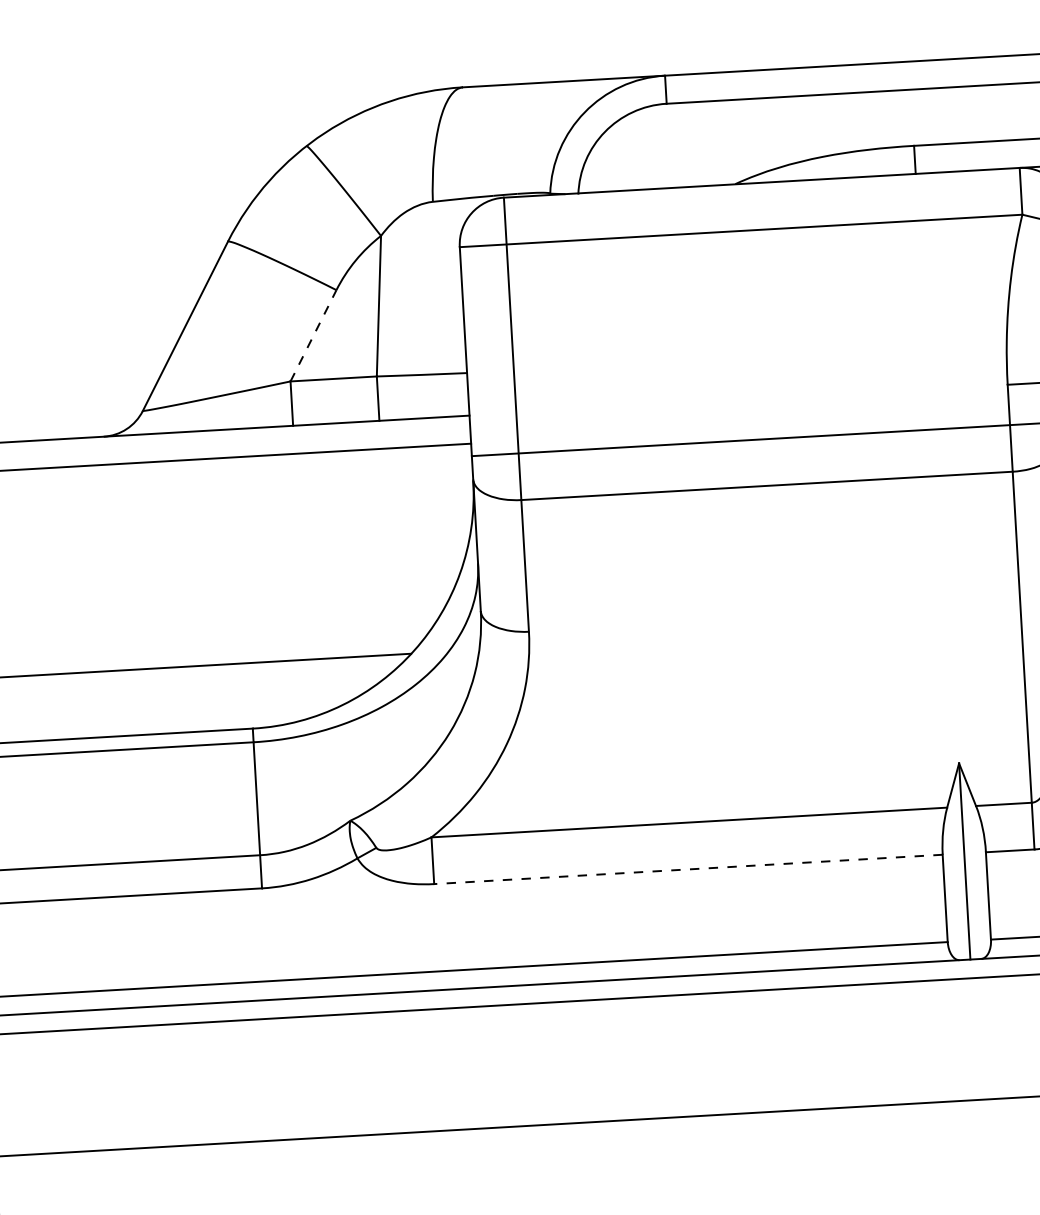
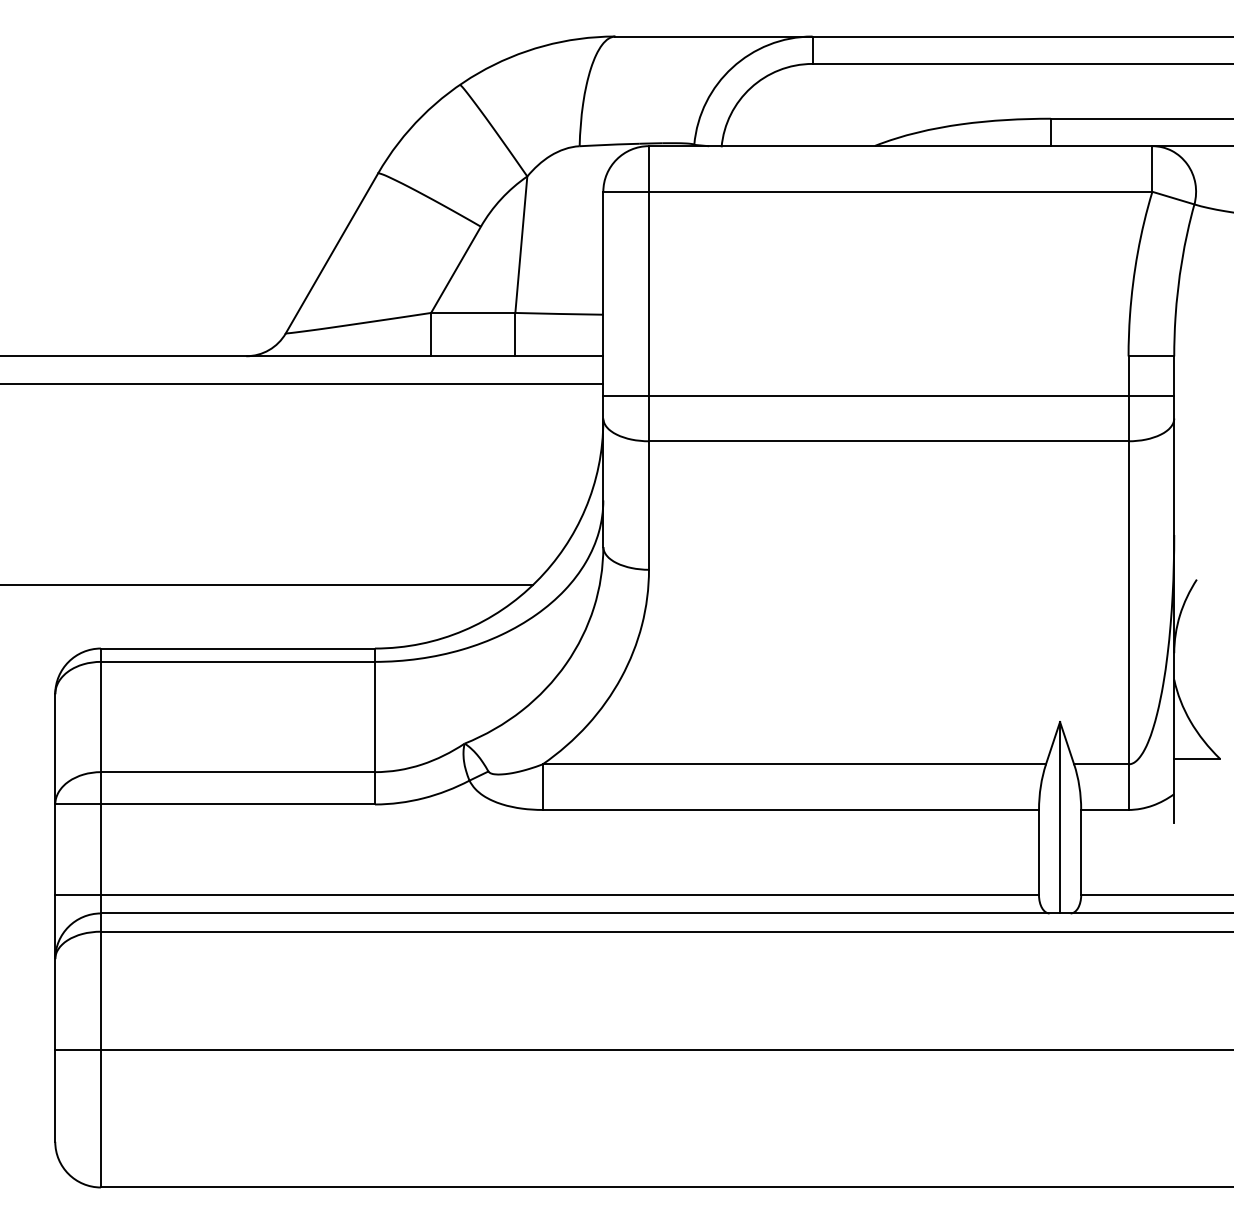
line: (313, 335) -> (456, 269), dashed -> solid
line: (688, 868) -> (790, 809), dashed -> solid

